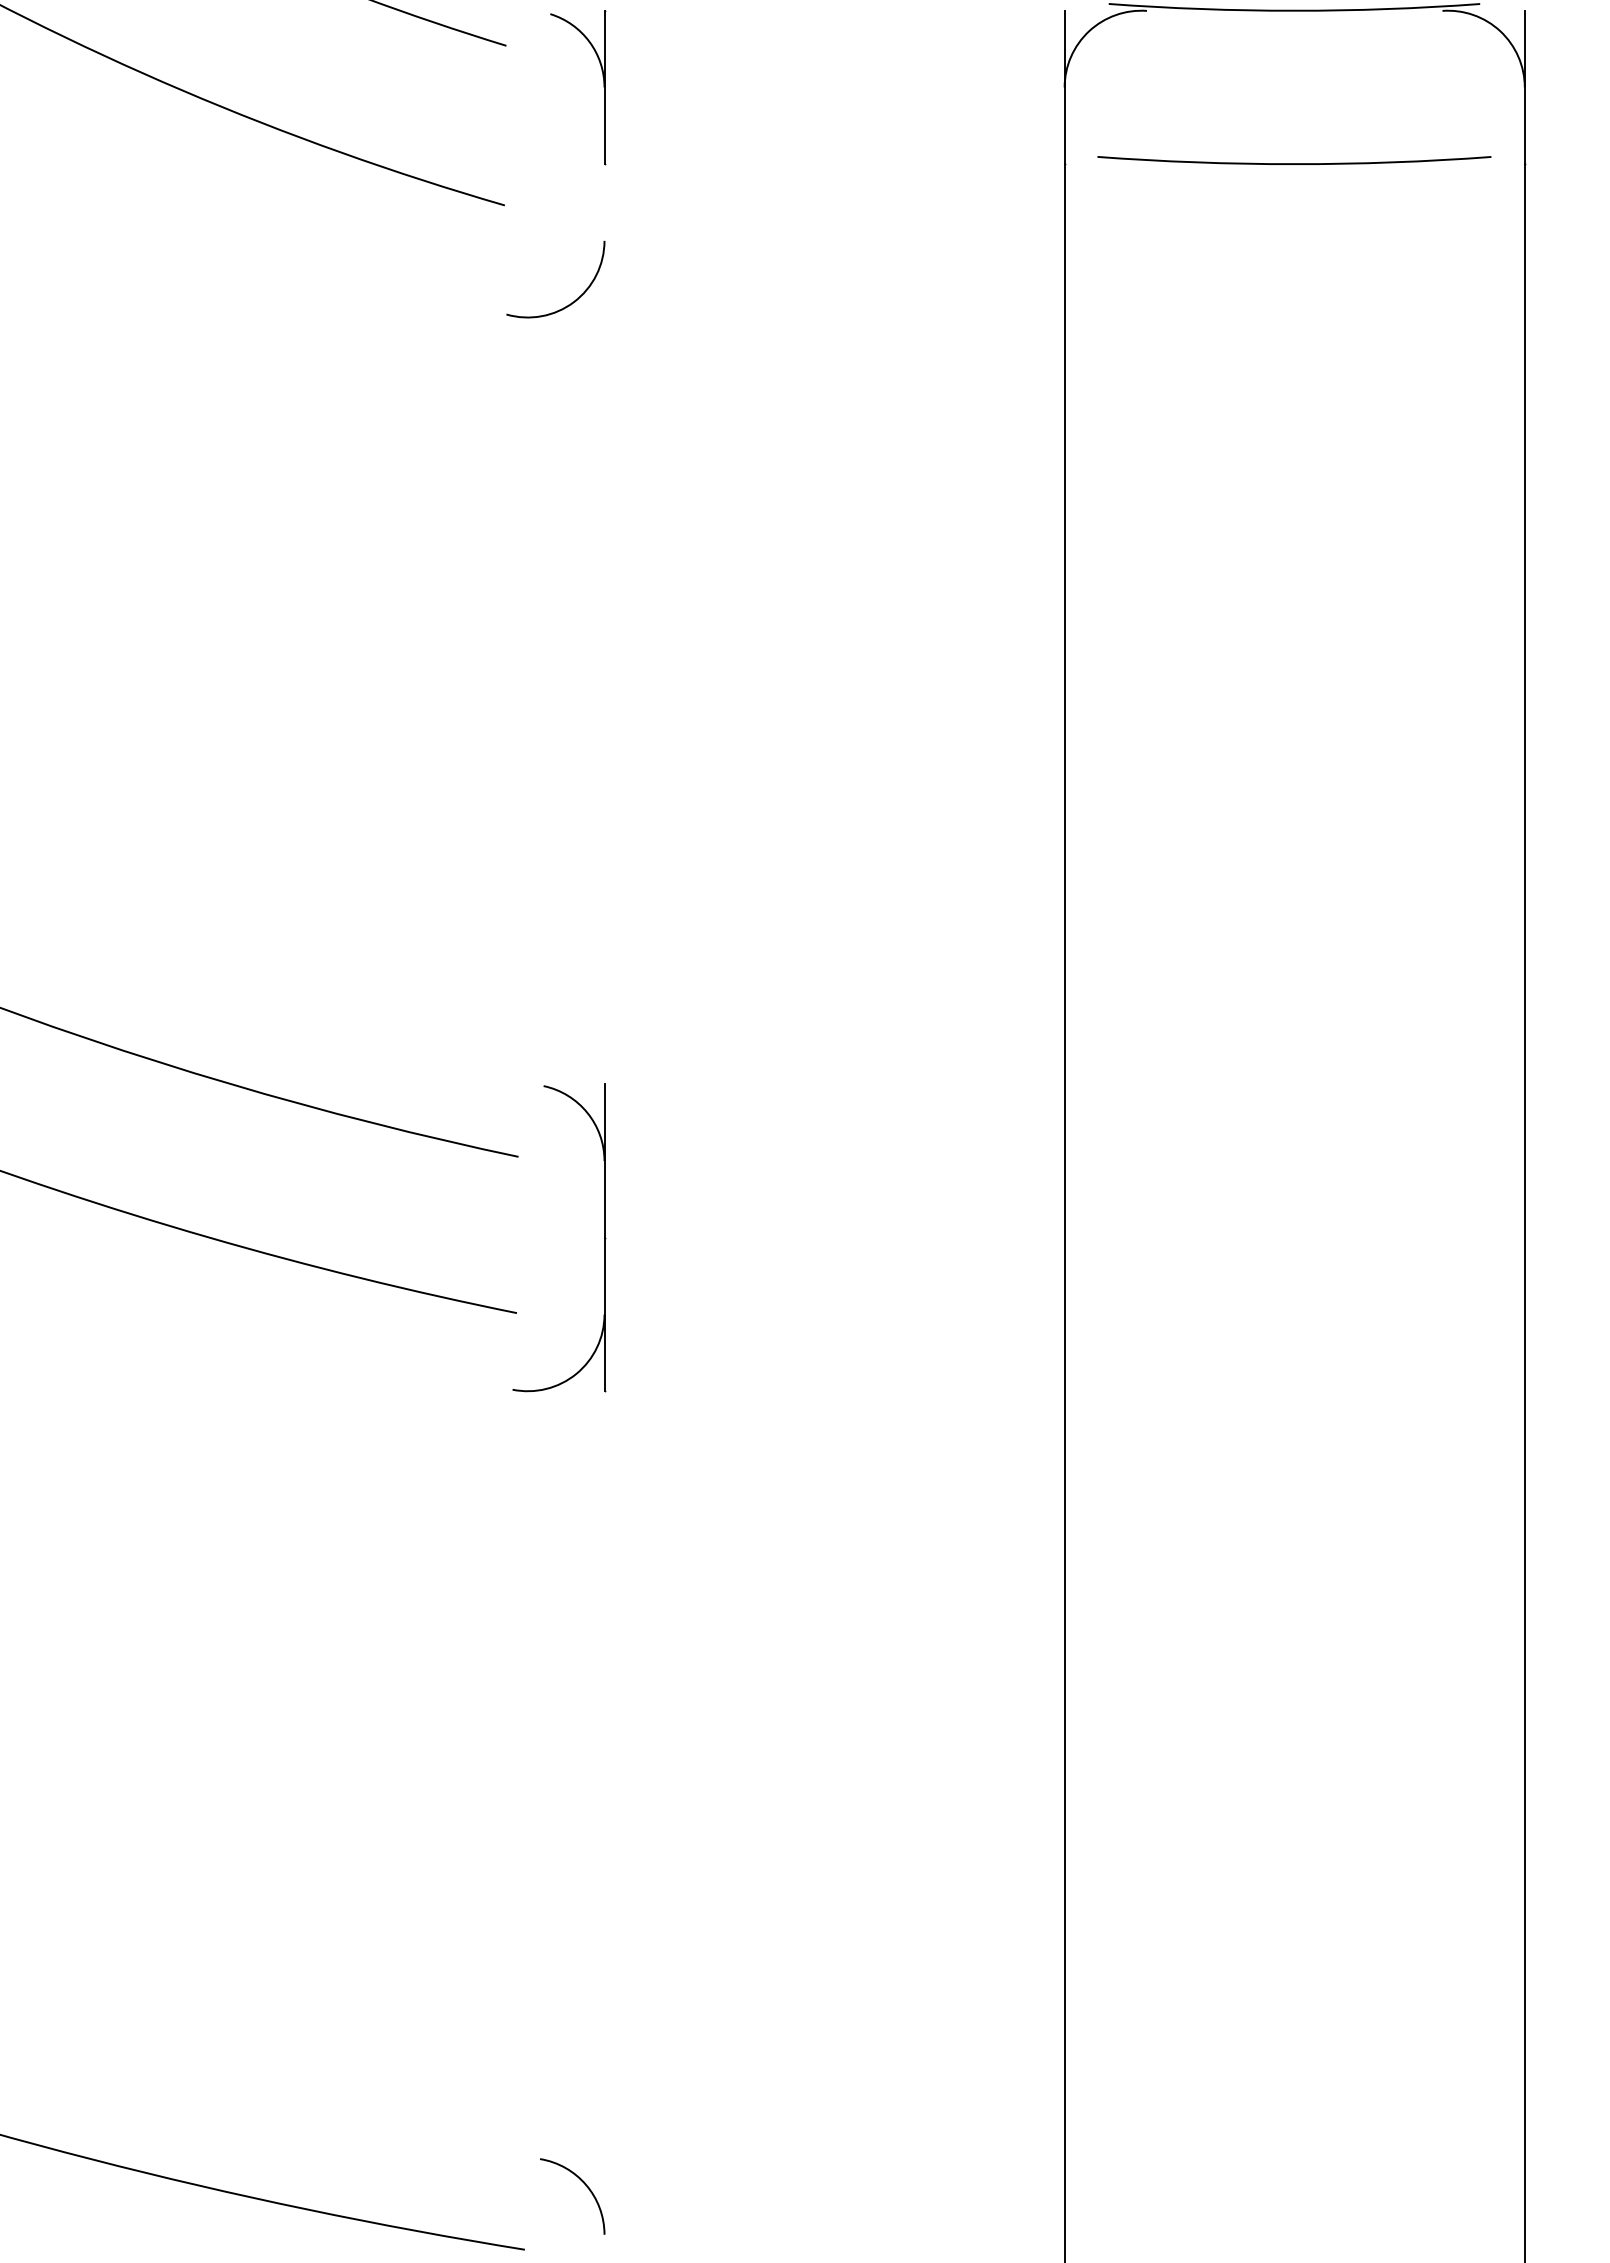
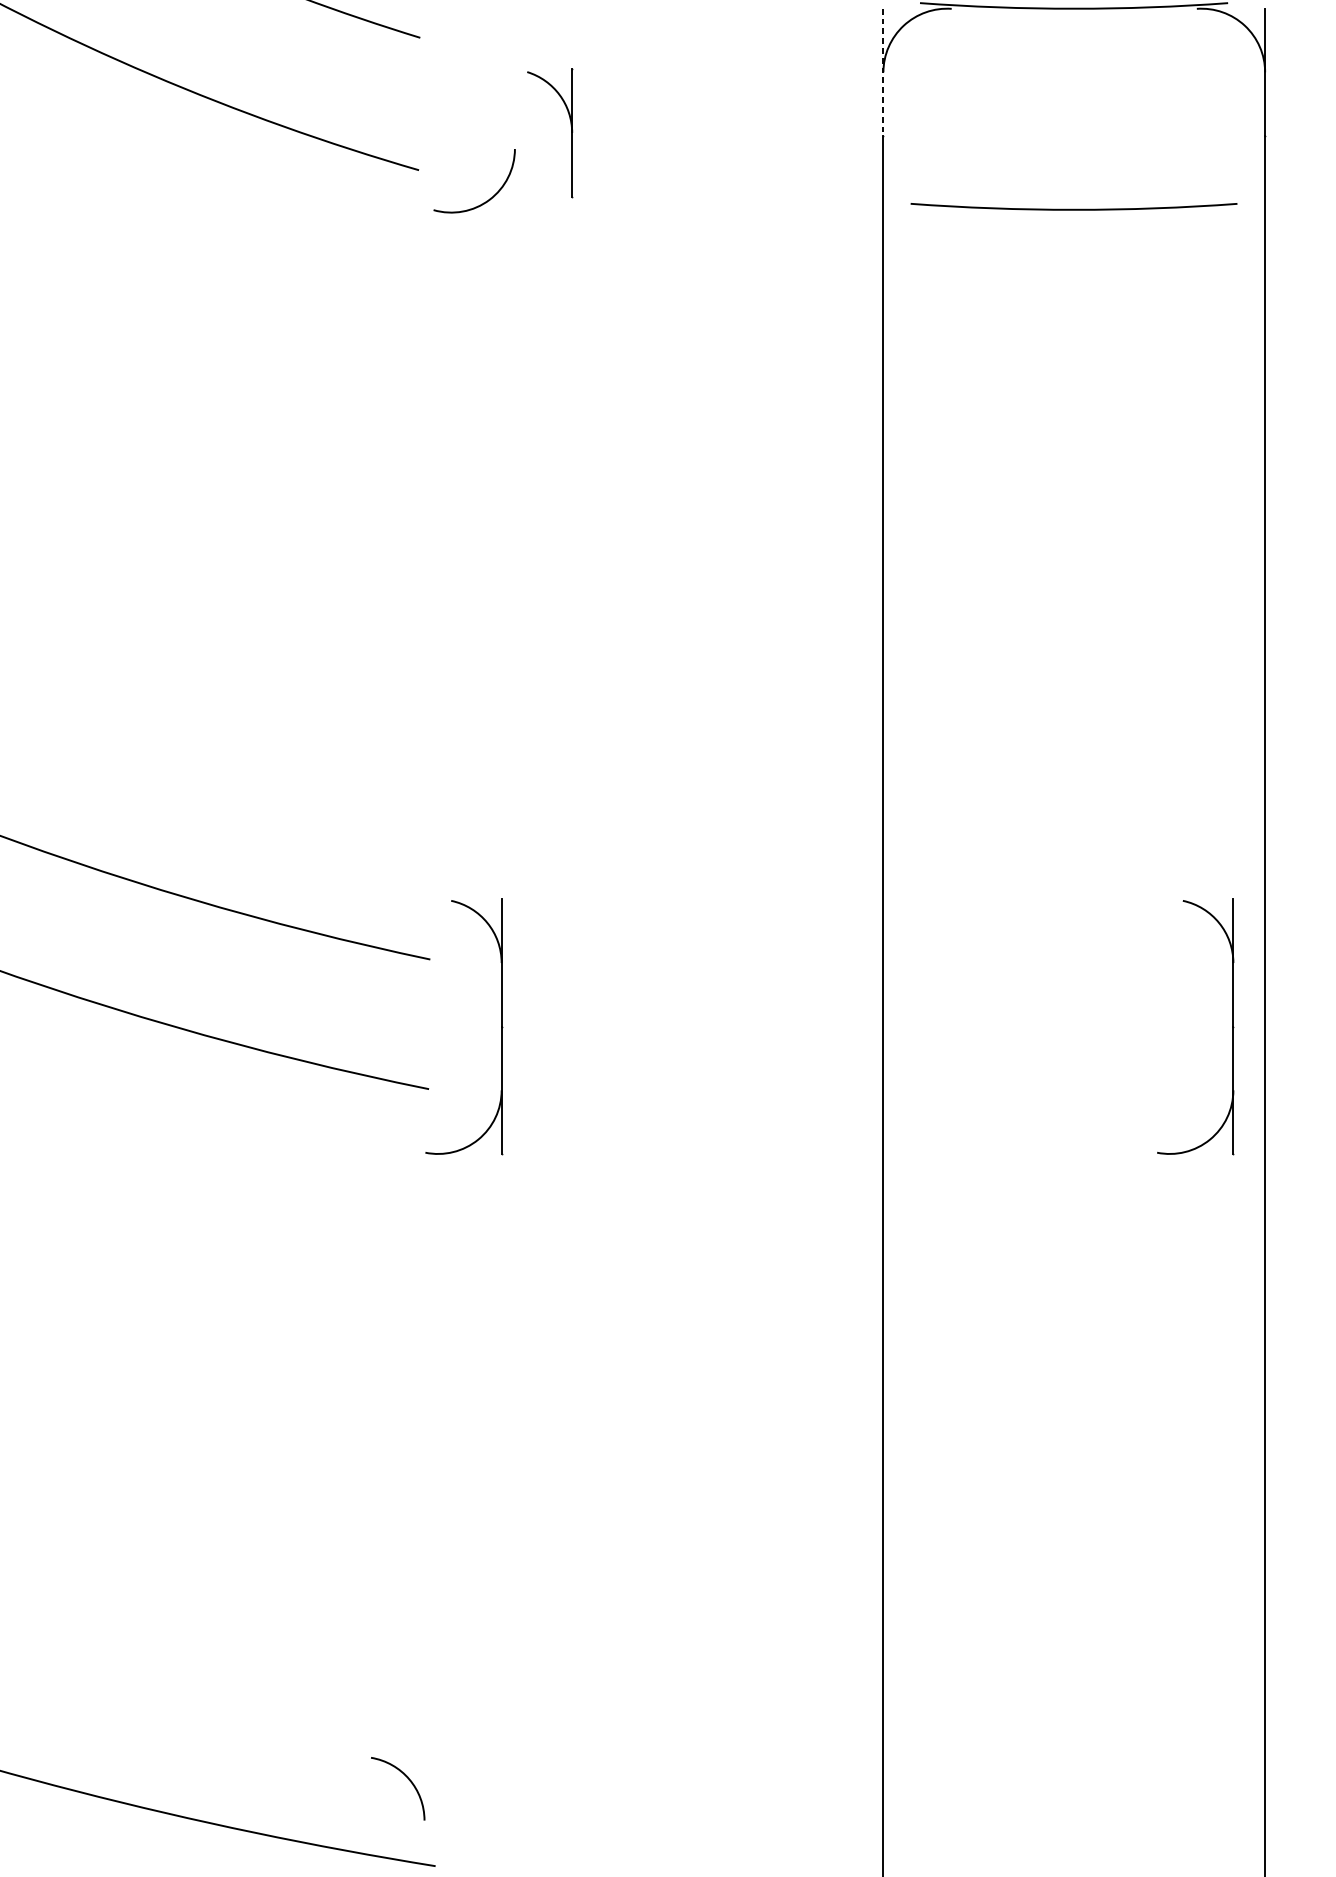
part: (603, 87) -> (571, 132), moved
line: (1064, 87) -> (883, 72), solid -> dashed
curve: (1294, 163) -> (1074, 209), moved
curve: (571, 302) -> (487, 200), moved
part: (1486, 1237) -> (1233, 1026), added
curve: (586, 2187) -> (409, 1781), moved

